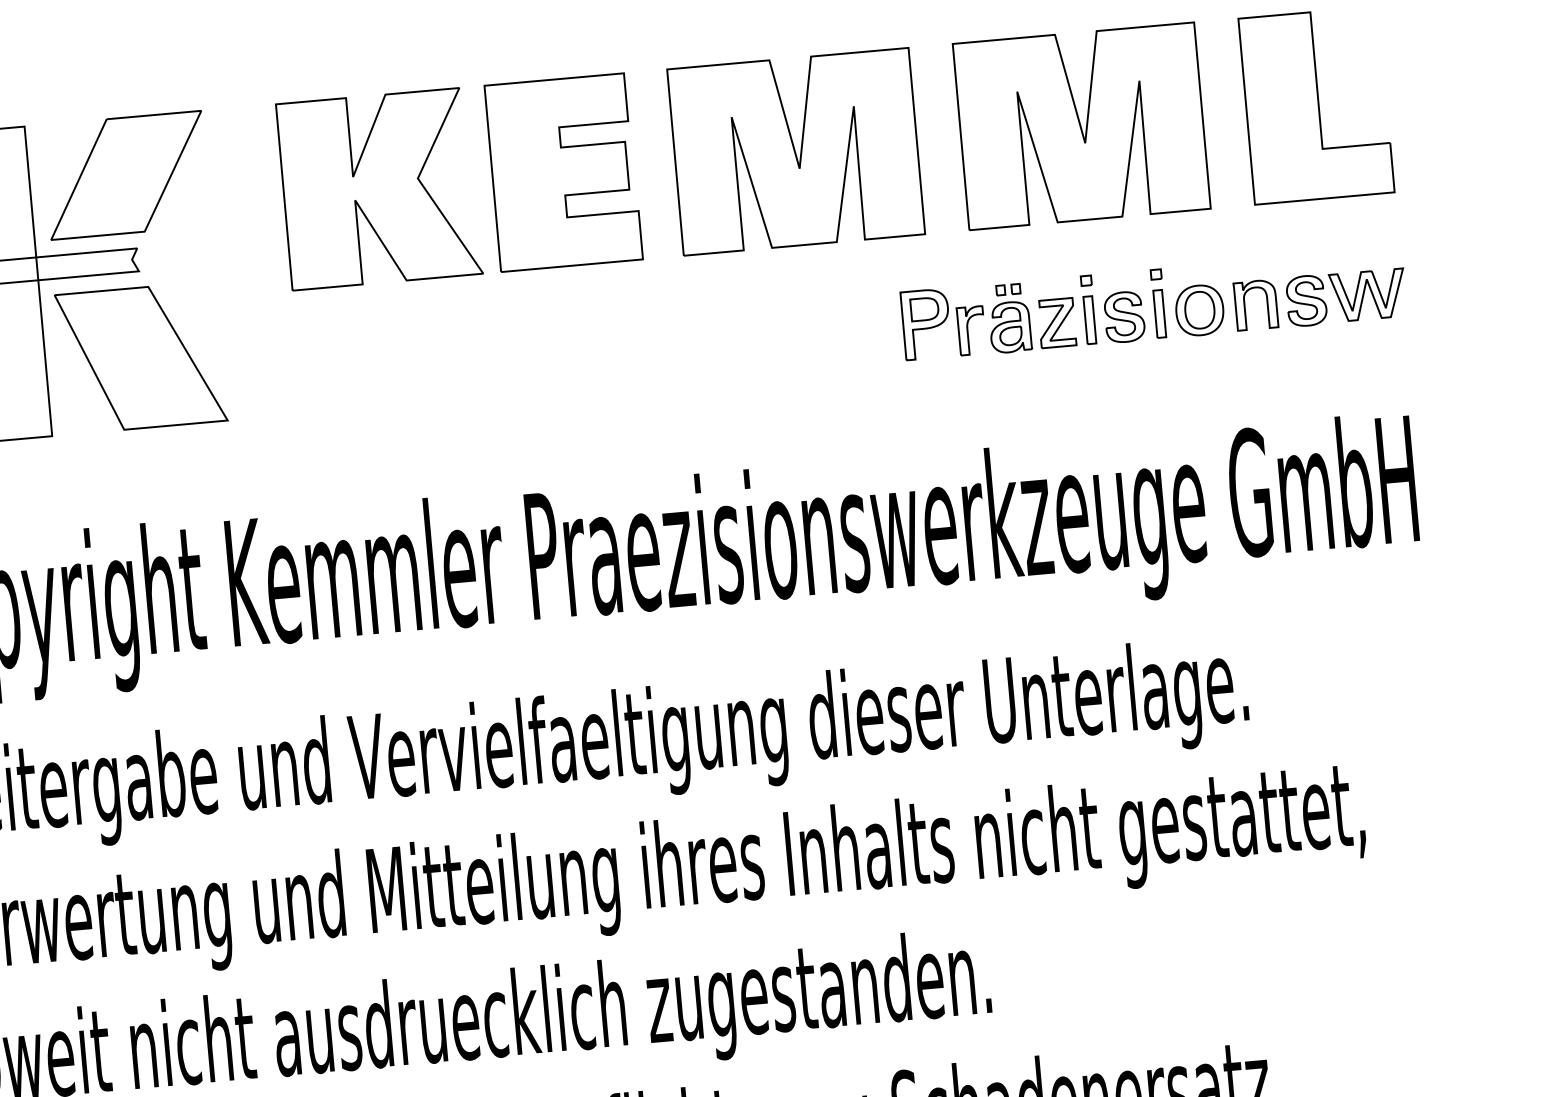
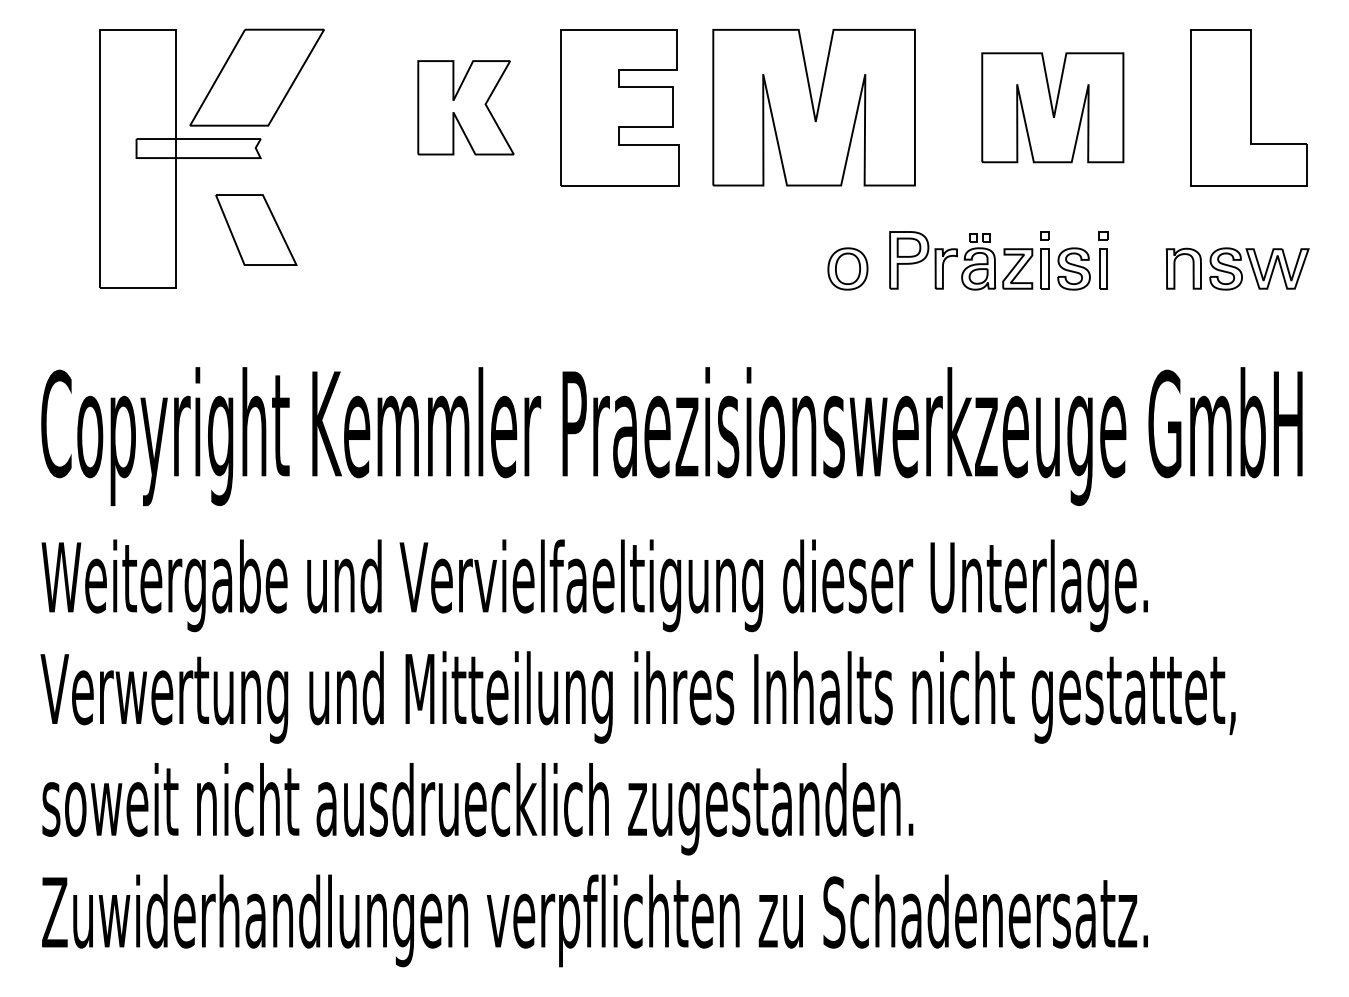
part: (1081, 126) -> (1052, 107), size x0.7
part: (378, 188) -> (465, 107), size x0.6
part: (1199, 309) -> (847, 268), moved
part: (141, 357) -> (256, 229), size x0.6

